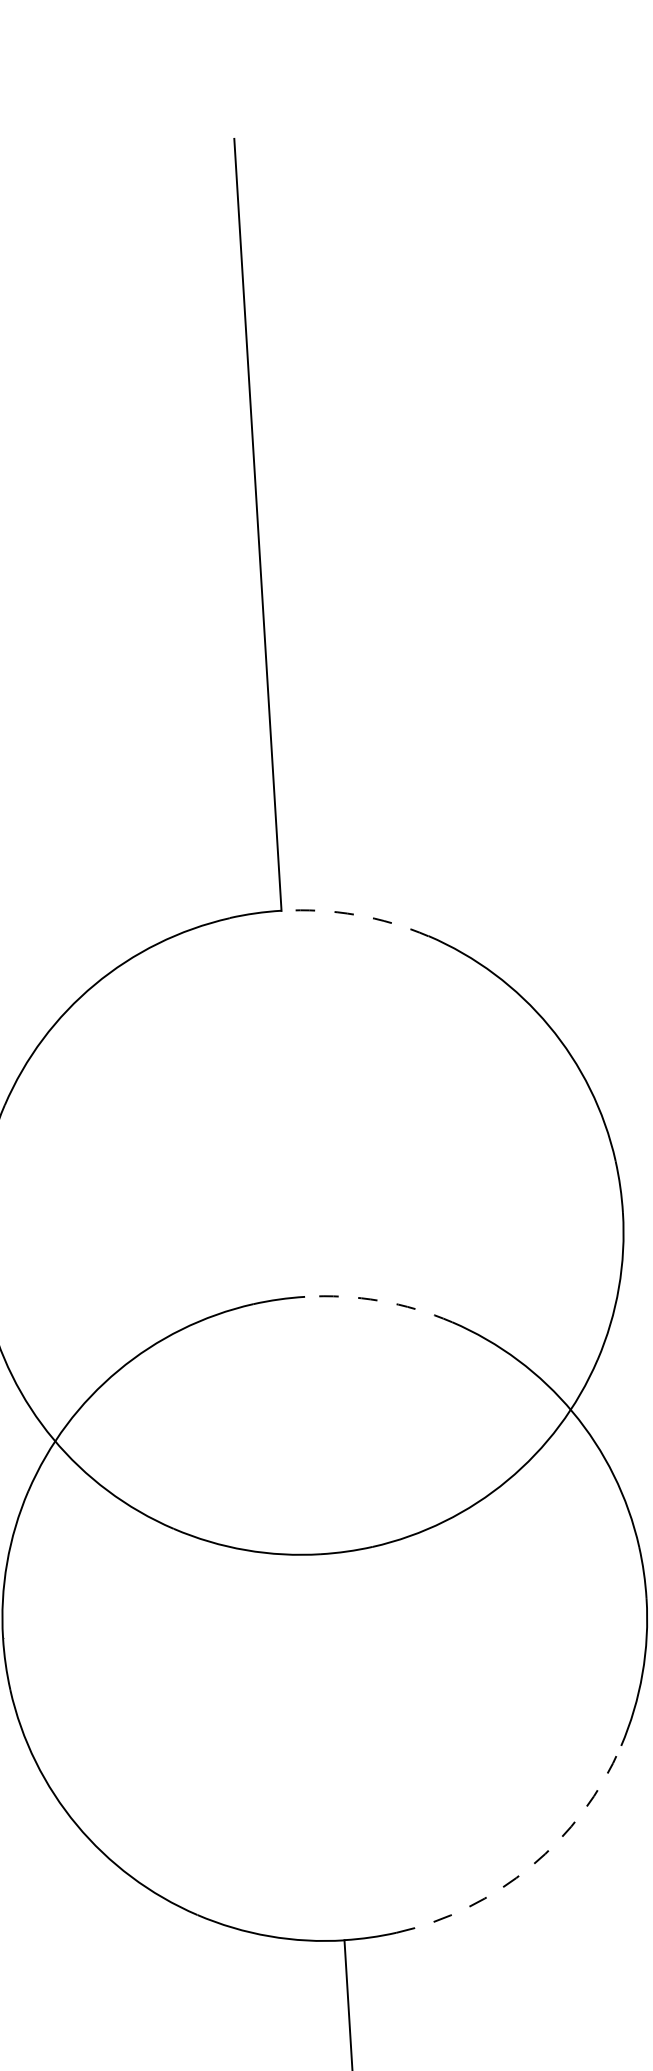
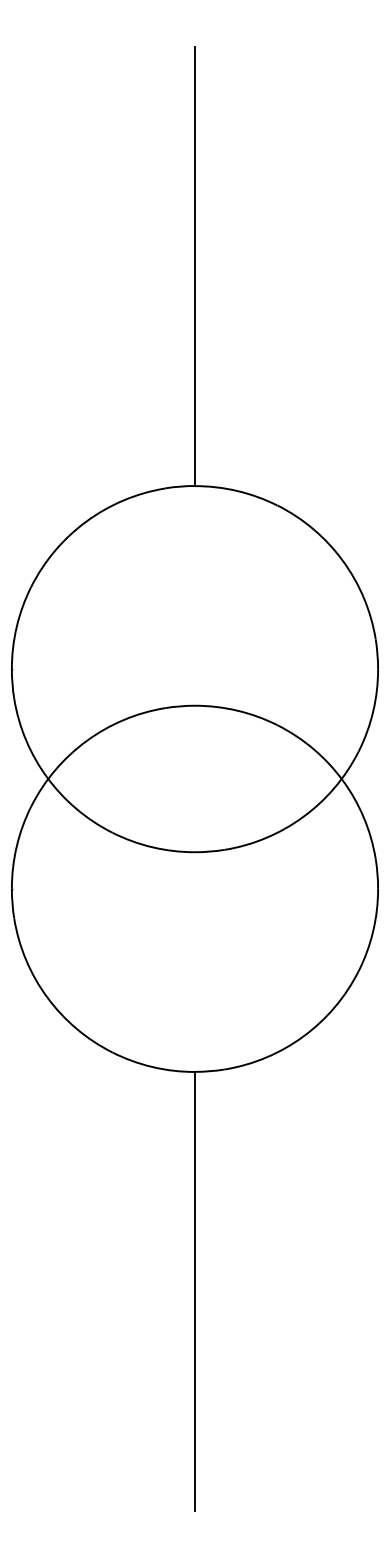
arc: (356, 915) -> (237, 491), dashed -> solid
arc: (380, 1300) -> (237, 710), dashed -> solid
arc: (531, 1866) -> (303, 1036), dashed -> solid

